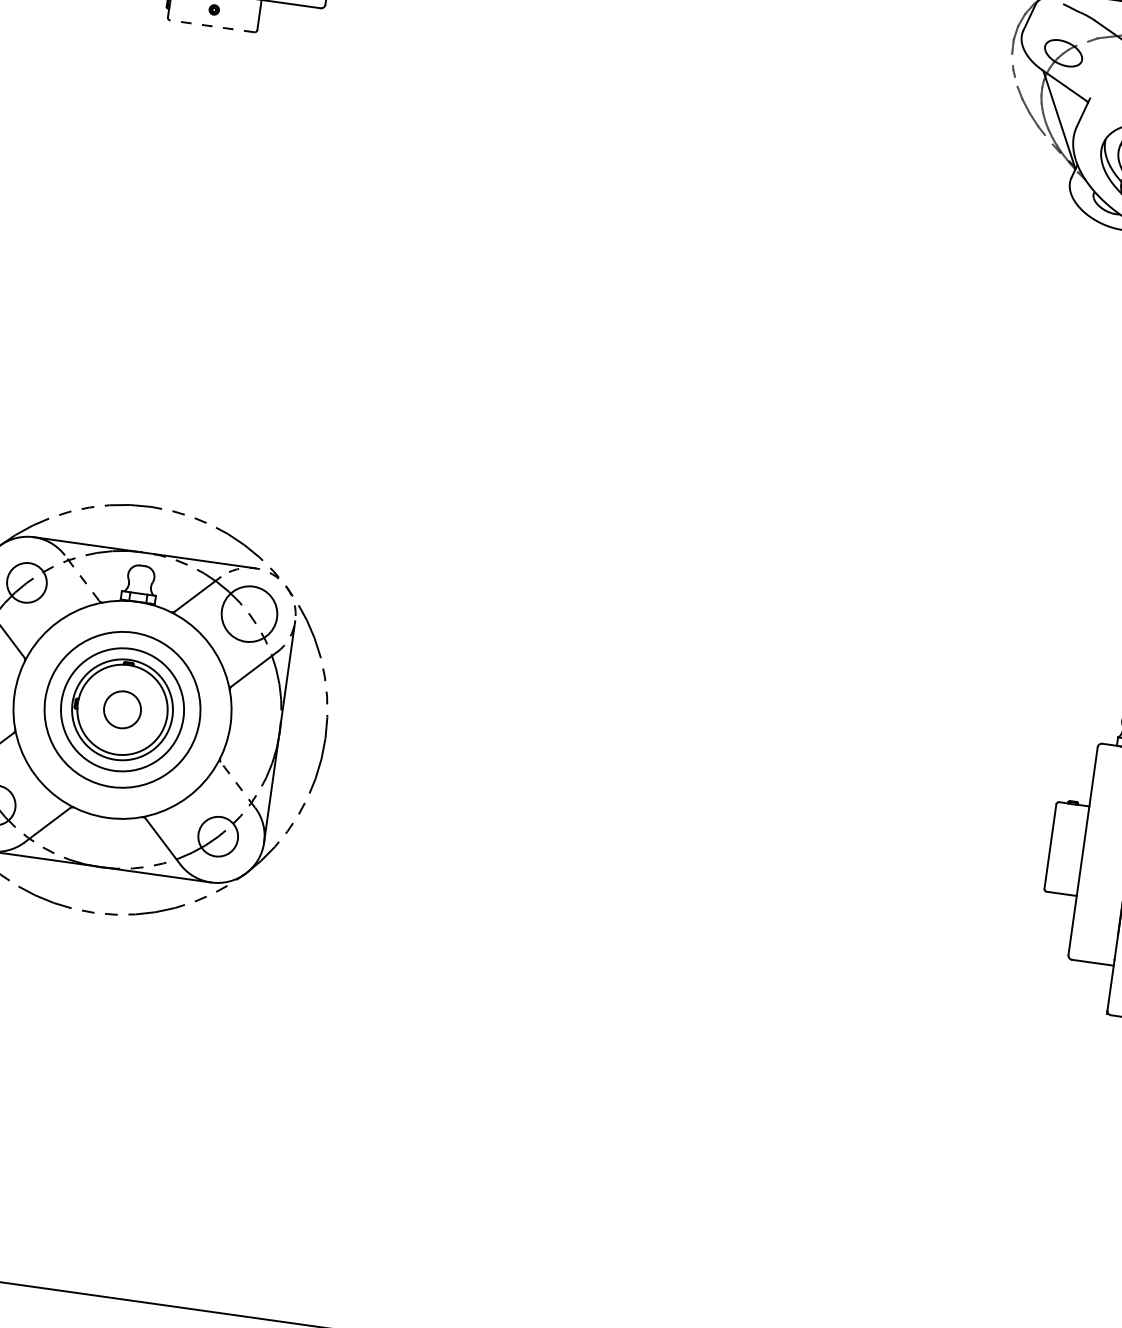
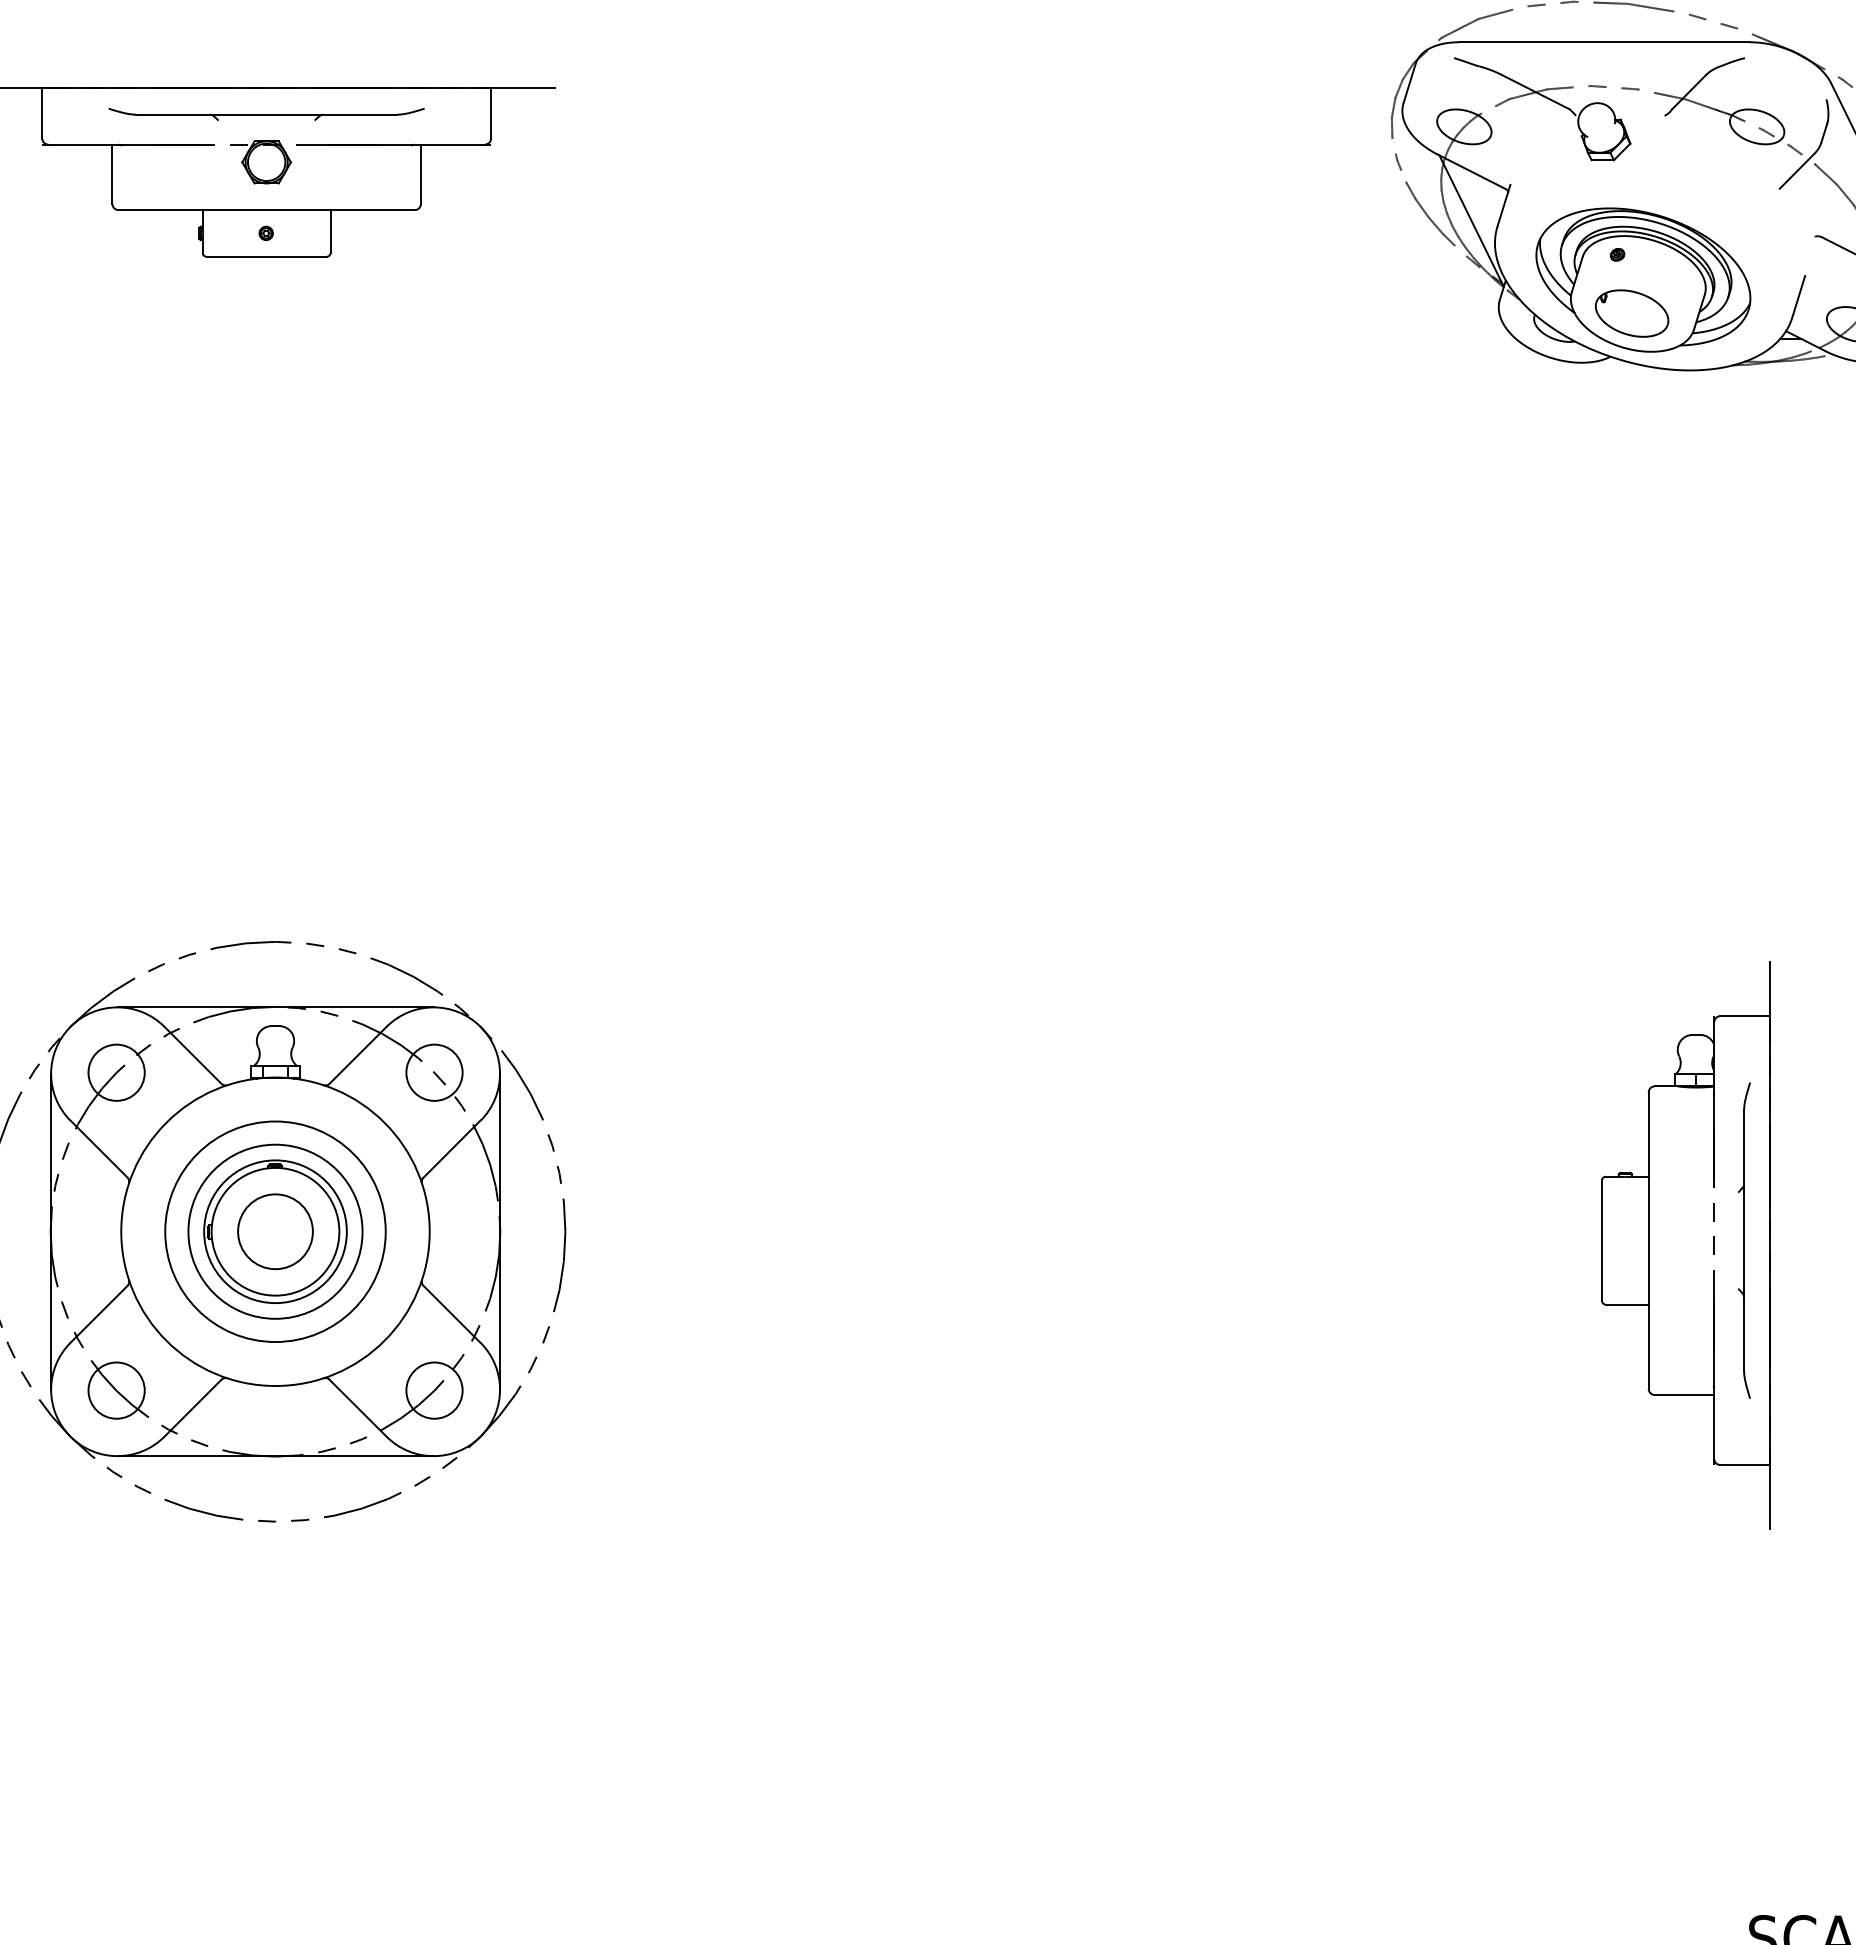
line: (212, 26) -> (266, 256), dashed -> solid
line: (81, 577) -> (192, 1054), dashed -> solid
arc: (286, 586) -> (480, 1026), dashed -> solid
circle: (249, 613) -> (434, 1072), size x0.71
circle: (122, 709) -> (275, 1231), size x1.43
line: (237, 784) -> (451, 1313), dashed -> solid

